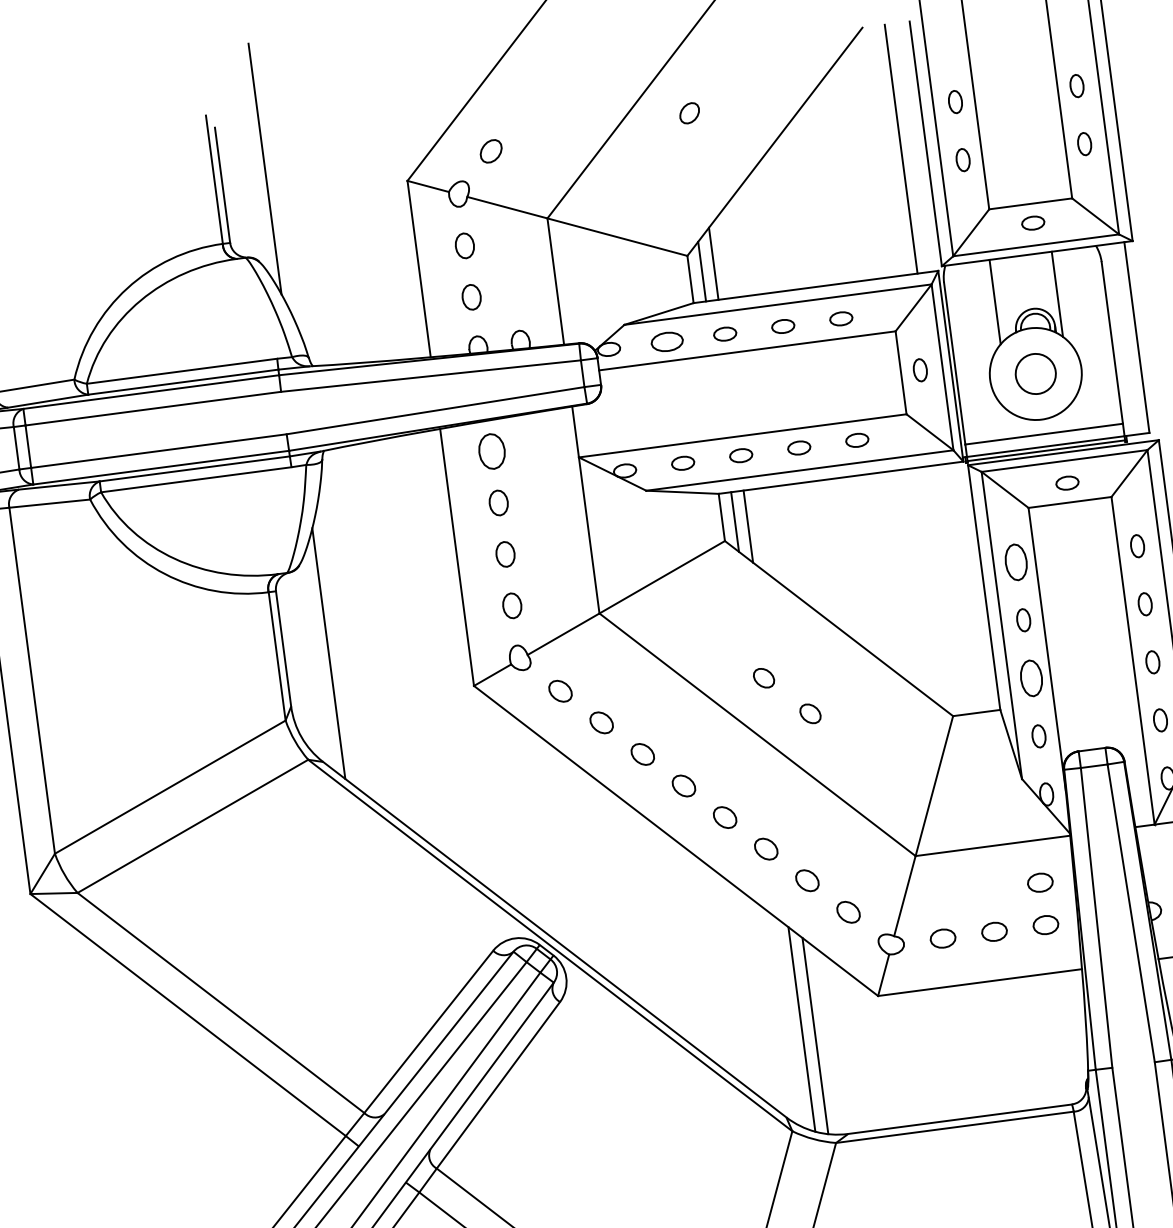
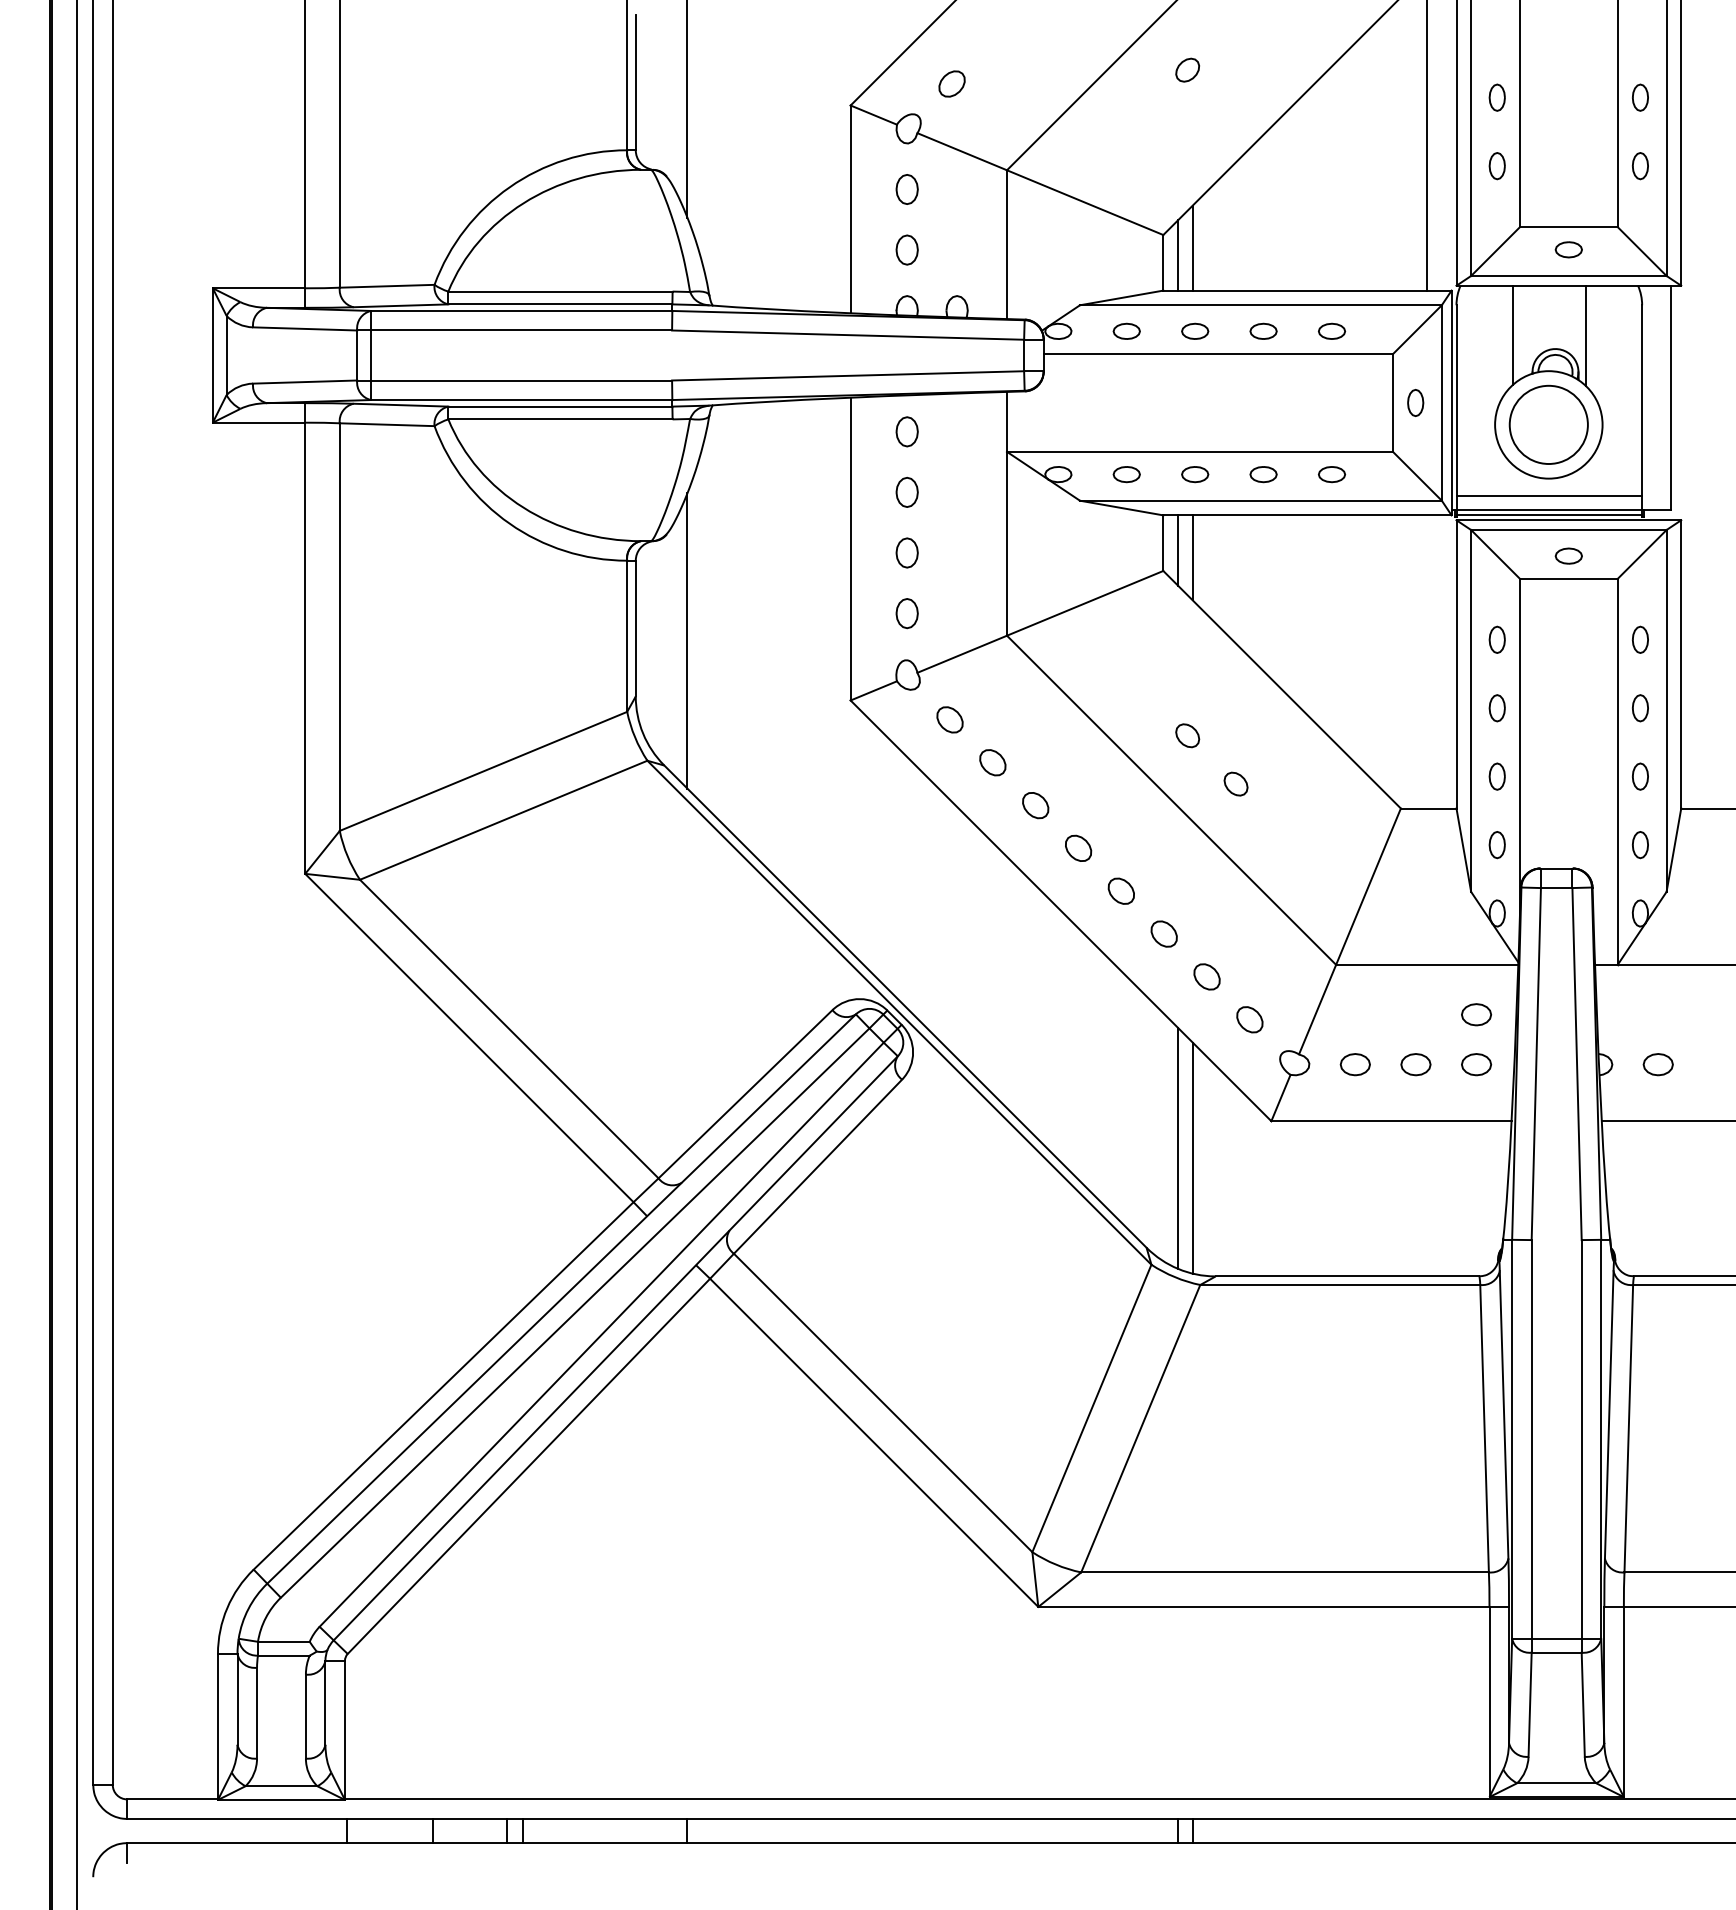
part: (666, 341) -> (1126, 330), size x0.71
circle: (1035, 373) -> (1548, 424), size x1.67
part: (491, 451) -> (906, 431), size x0.71
part: (1015, 561) -> (1496, 639), size x0.62
part: (1030, 678) -> (1496, 776), size x0.62

